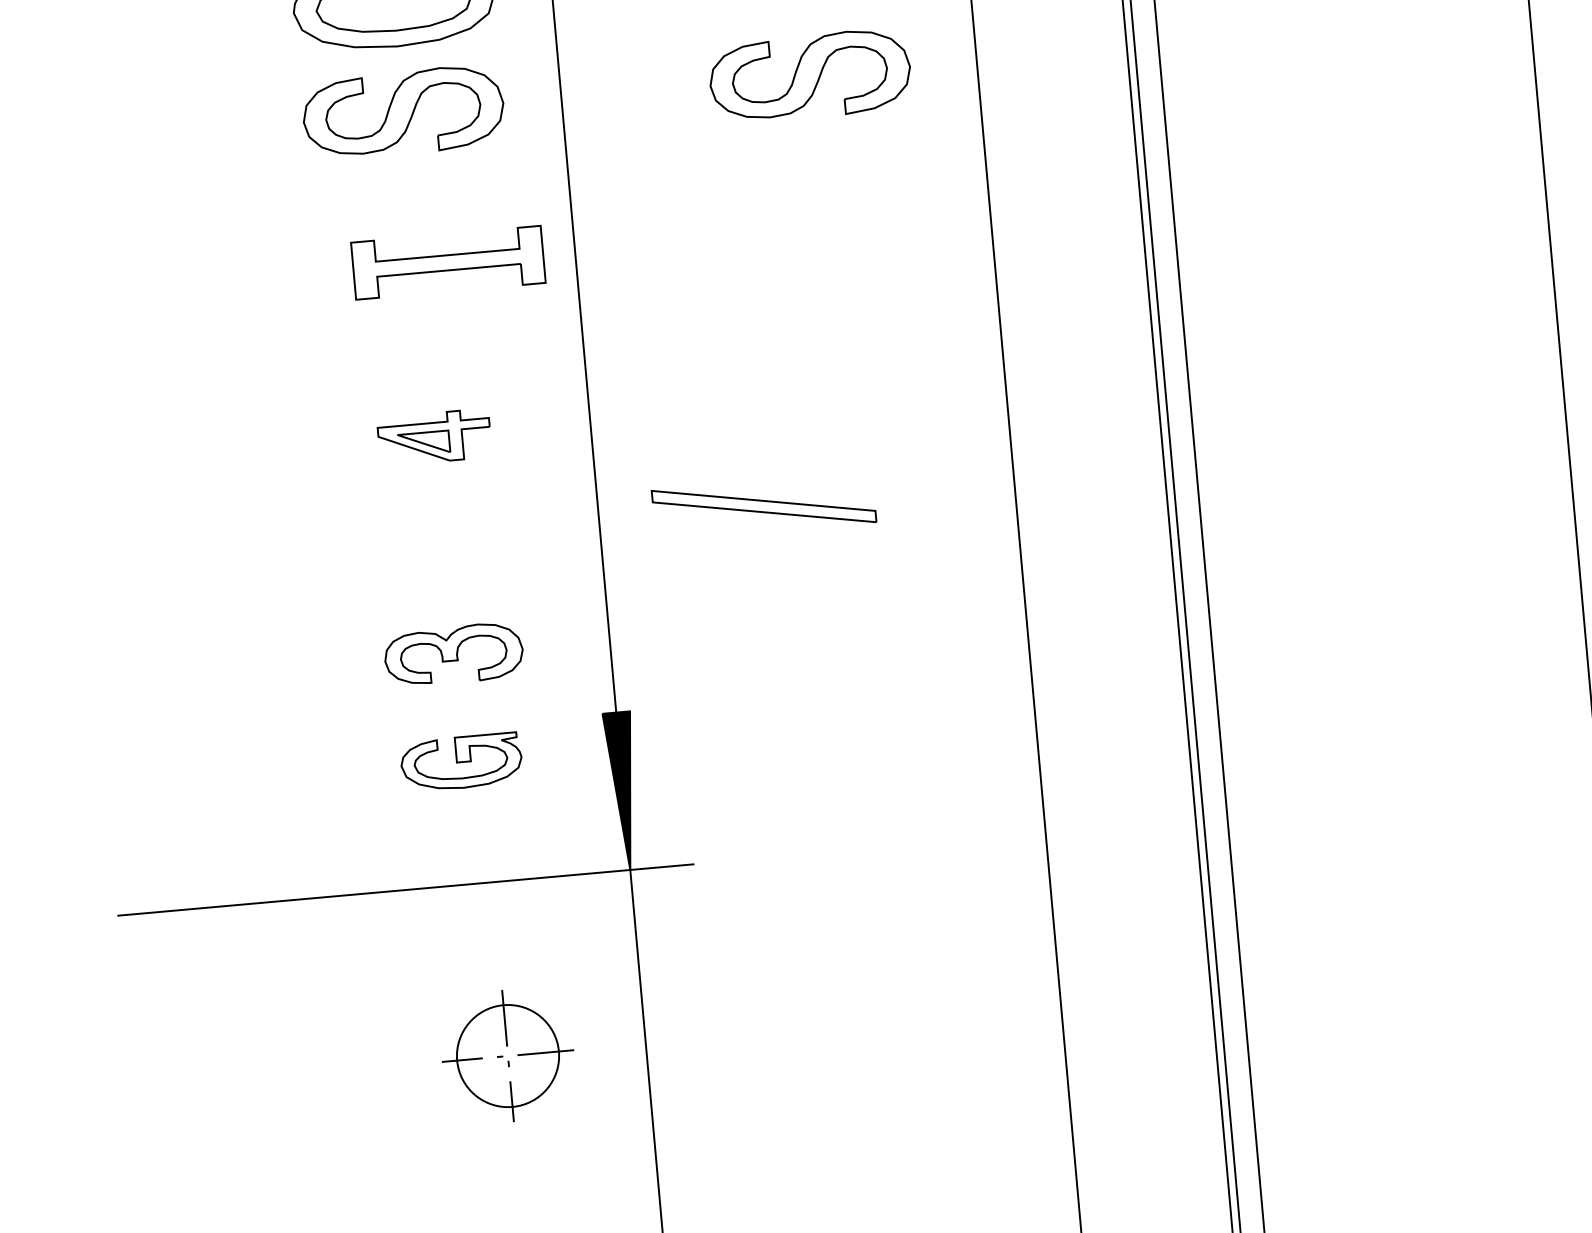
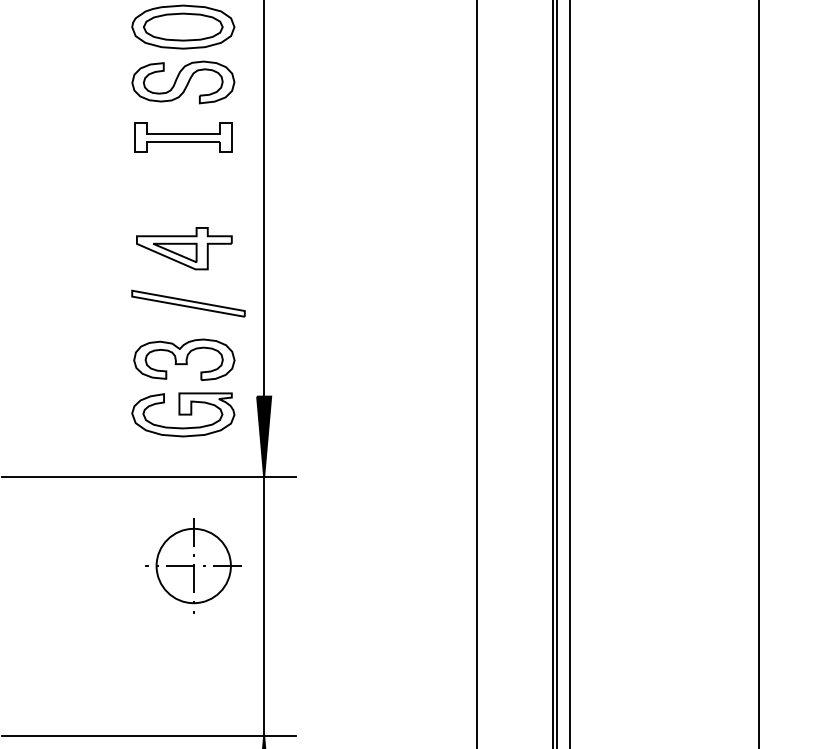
part: (810, 76) -> (391, 82), removed
part: (448, 262) -> (183, 137), moved
part: (434, 436) -> (184, 248), size x1.67
part: (764, 506) -> (188, 303), moved
part: (454, 653) -> (184, 359), size x1.43
part: (461, 761) -> (183, 414), size x1.67
part: (507, 1055) -> (193, 565), size x1.43

